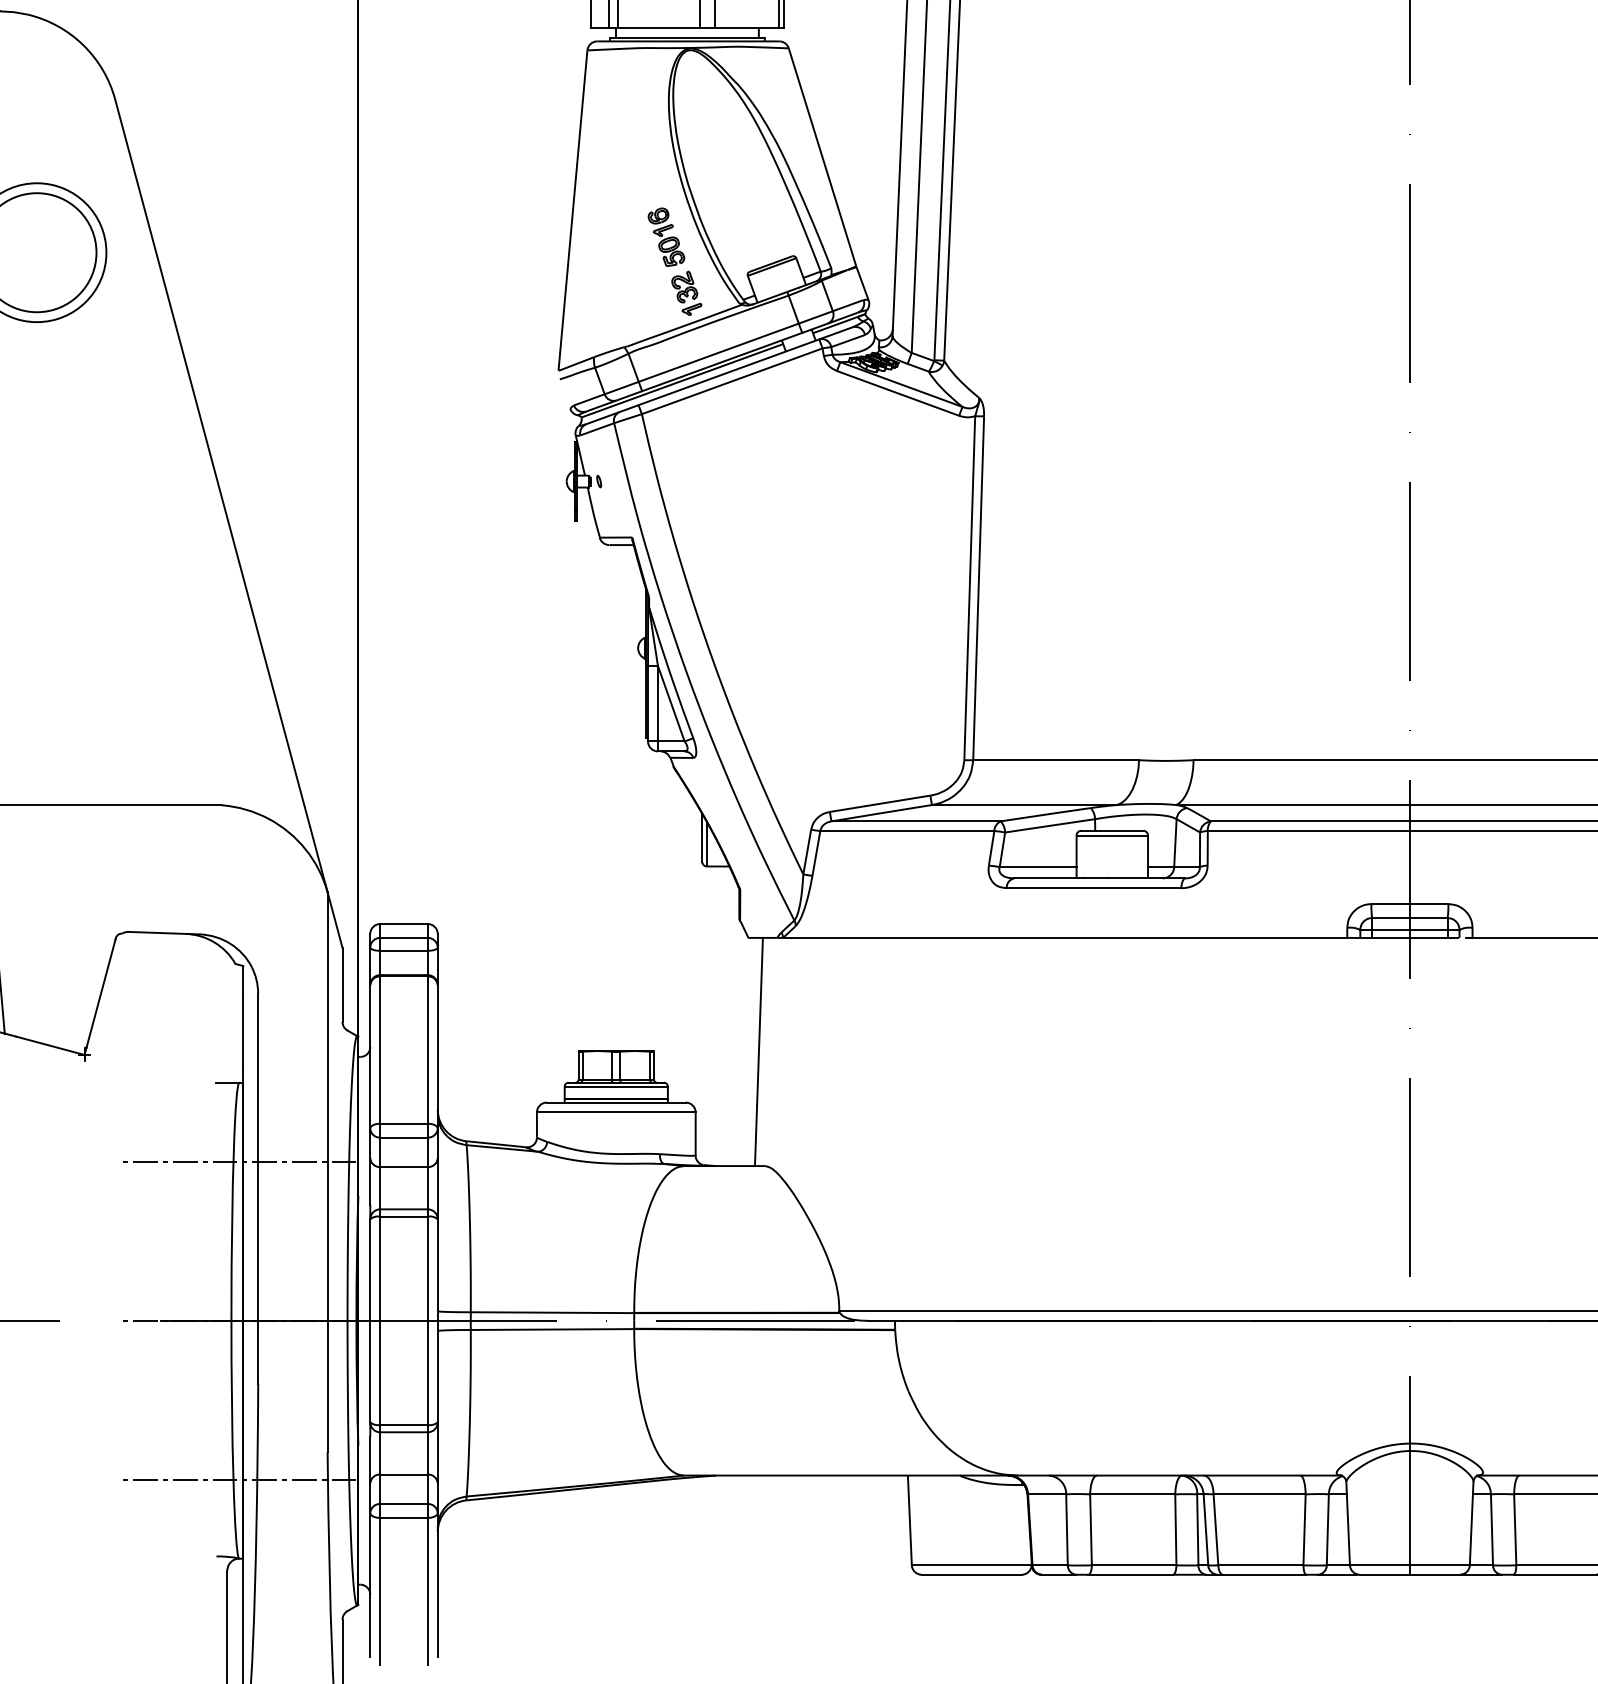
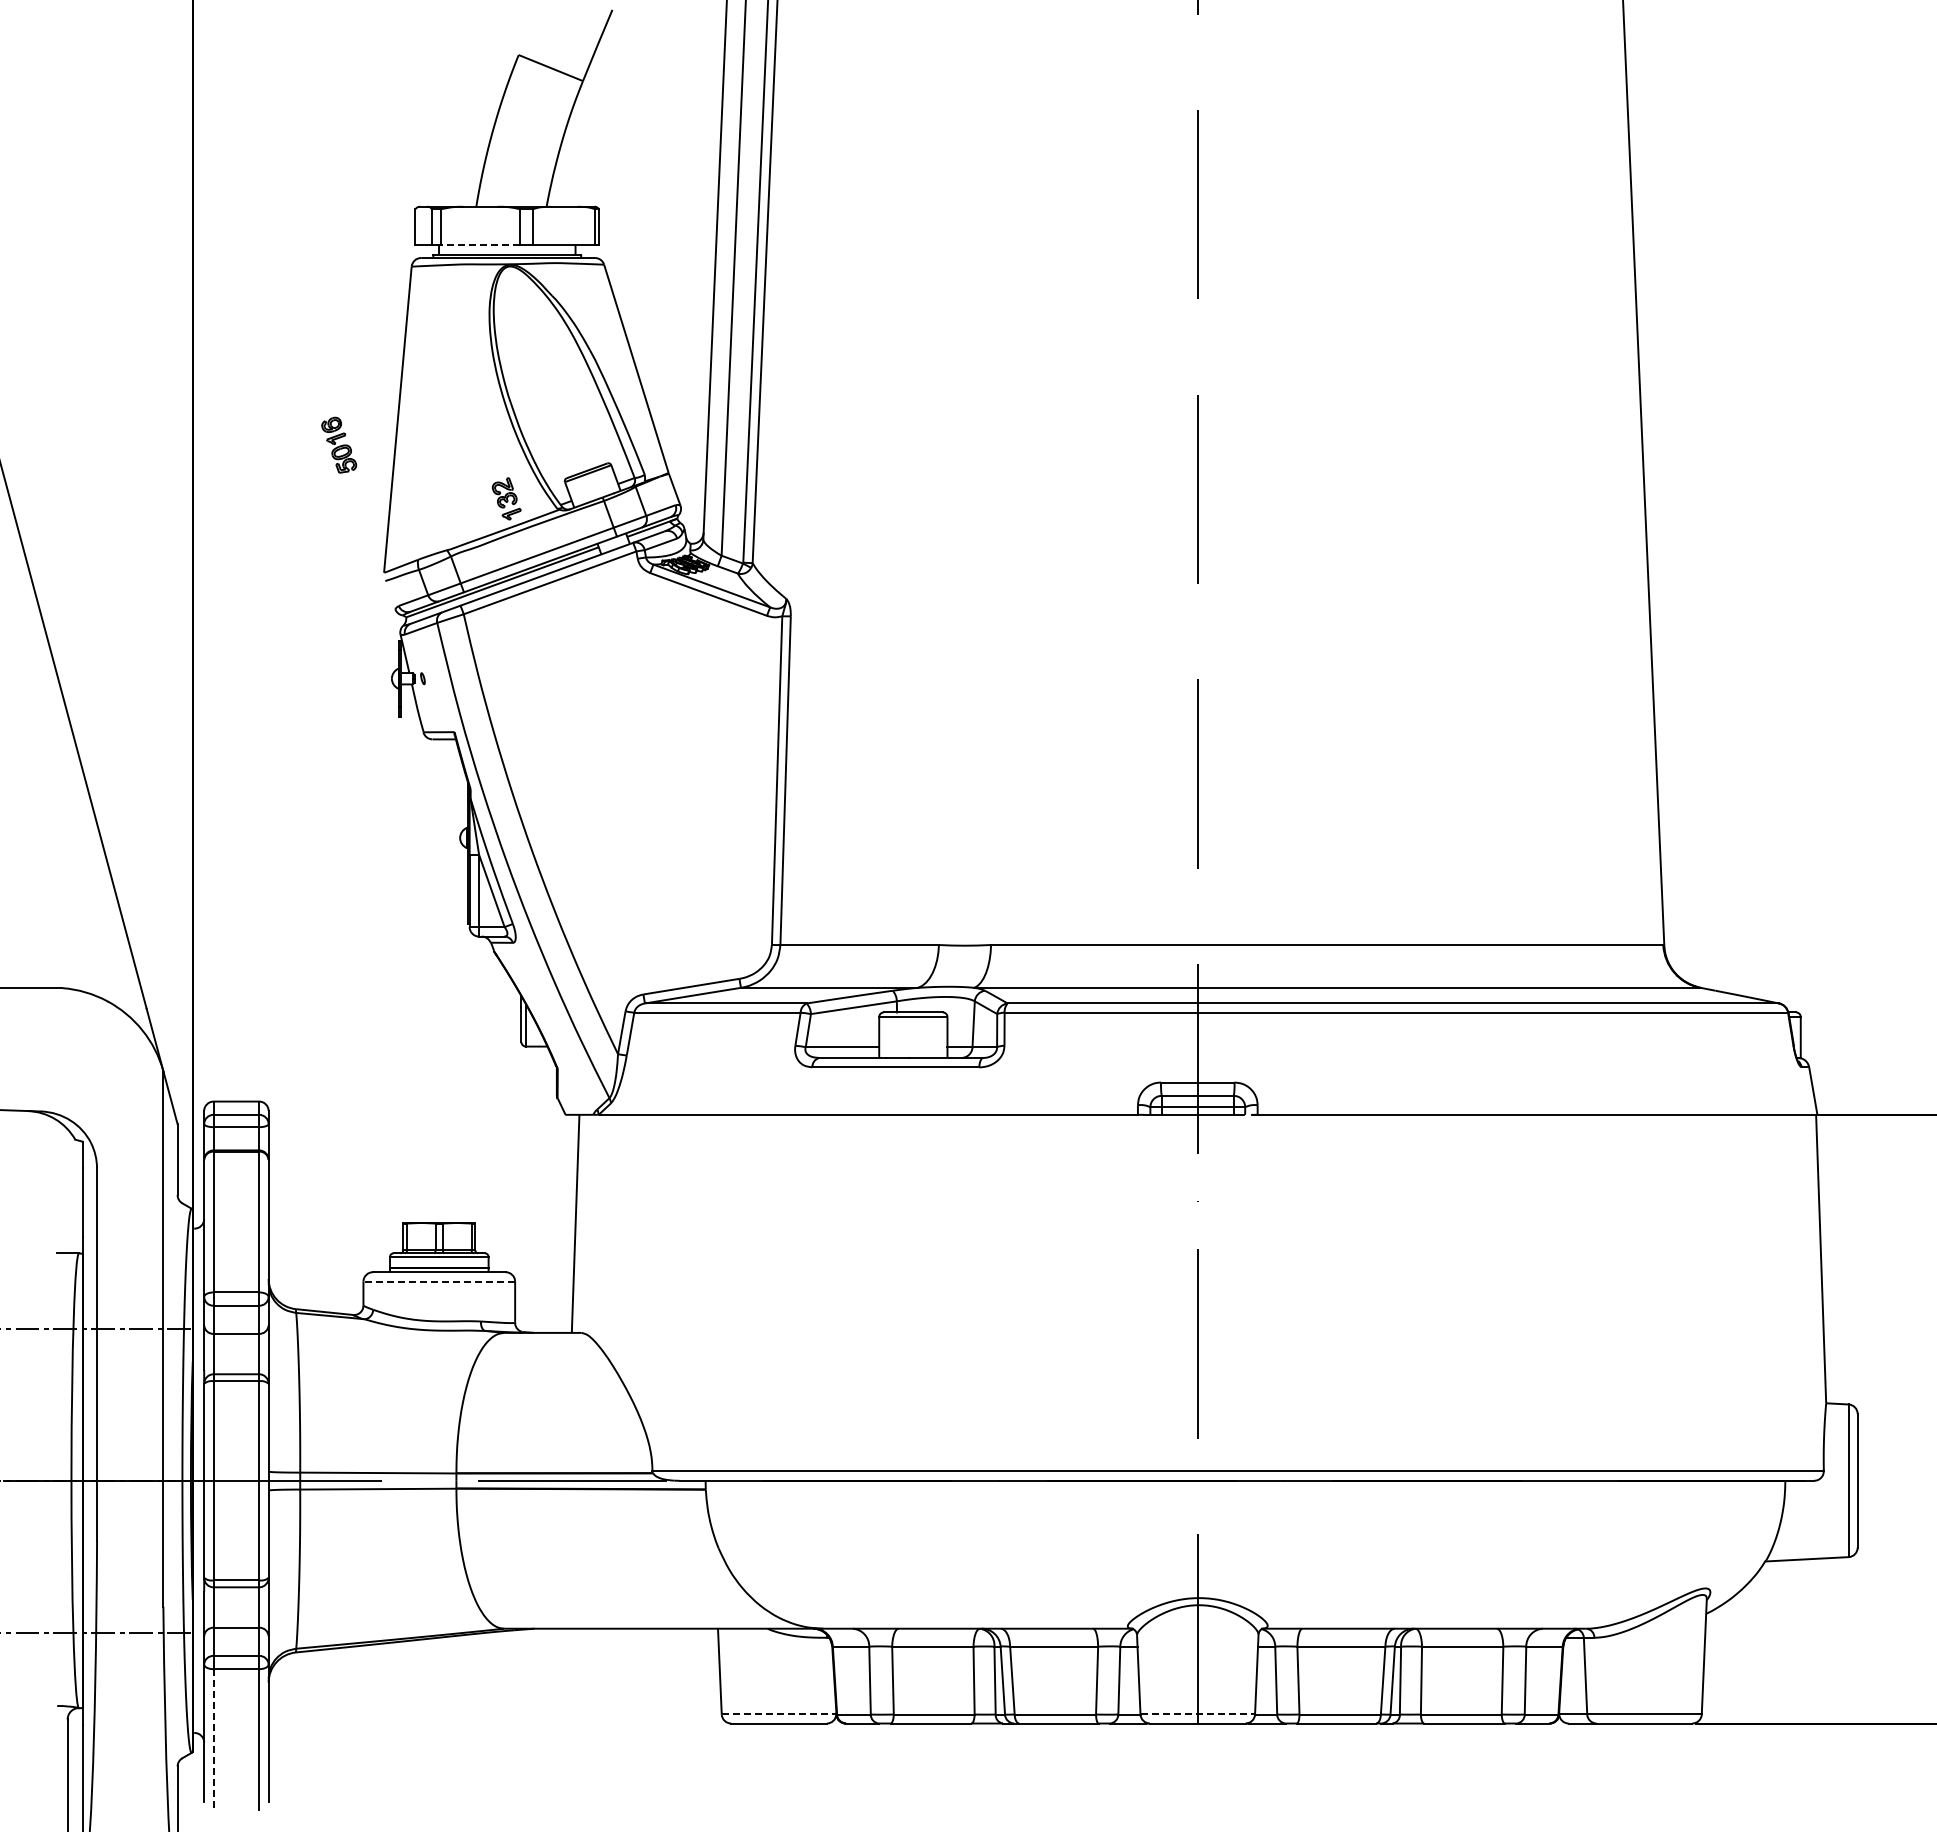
line: (658, 27) -> (479, 244), solid -> dashed
part: (666, 236) -> (339, 444), moved
line: (616, 1112) -> (439, 1281), solid -> dashed
line: (972, 1565) -> (779, 1714), solid -> dashed
line: (1410, 1565) -> (1198, 1714), solid -> dashed
line: (380, 1592) -> (213, 1740), solid -> dashed

